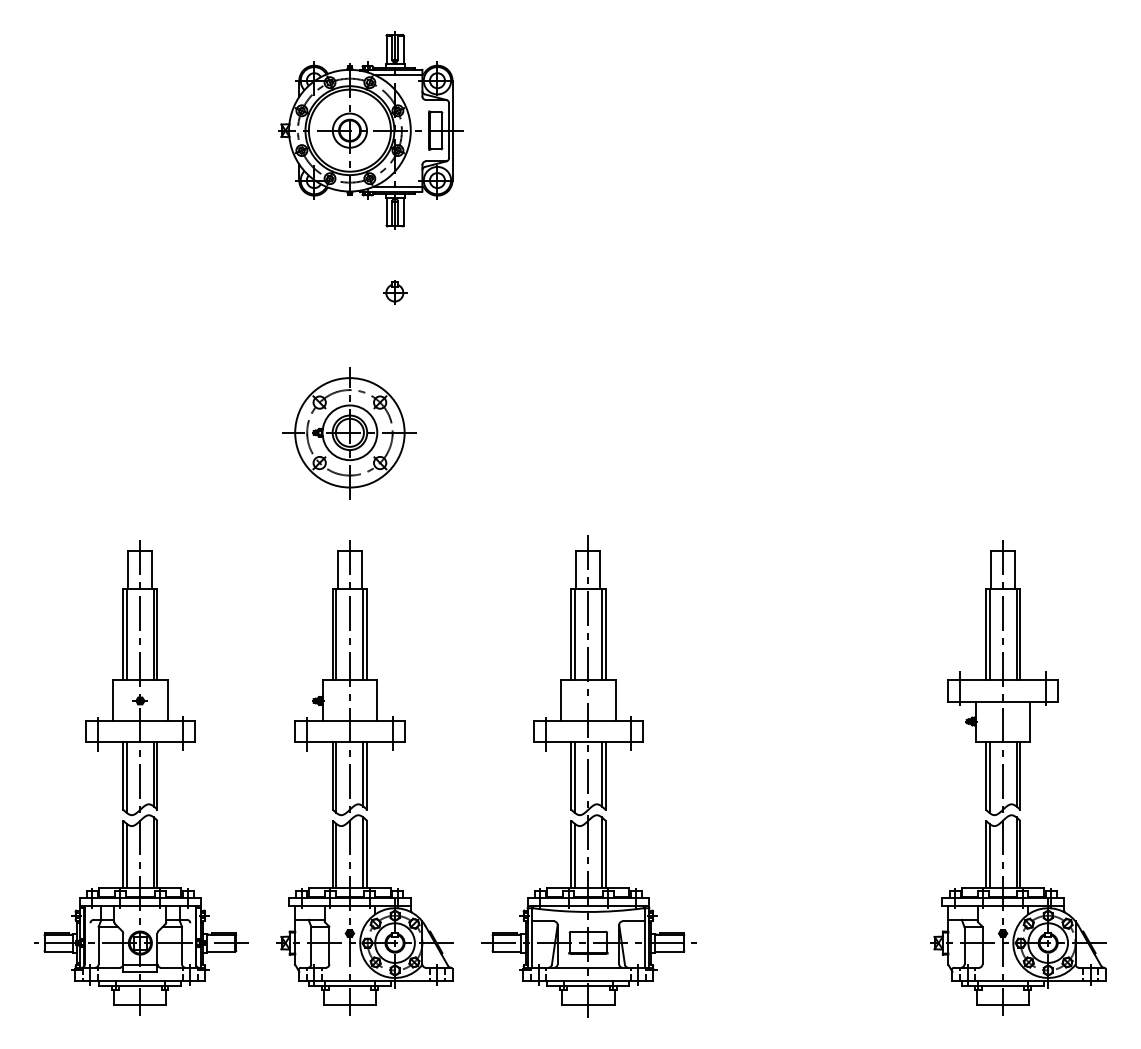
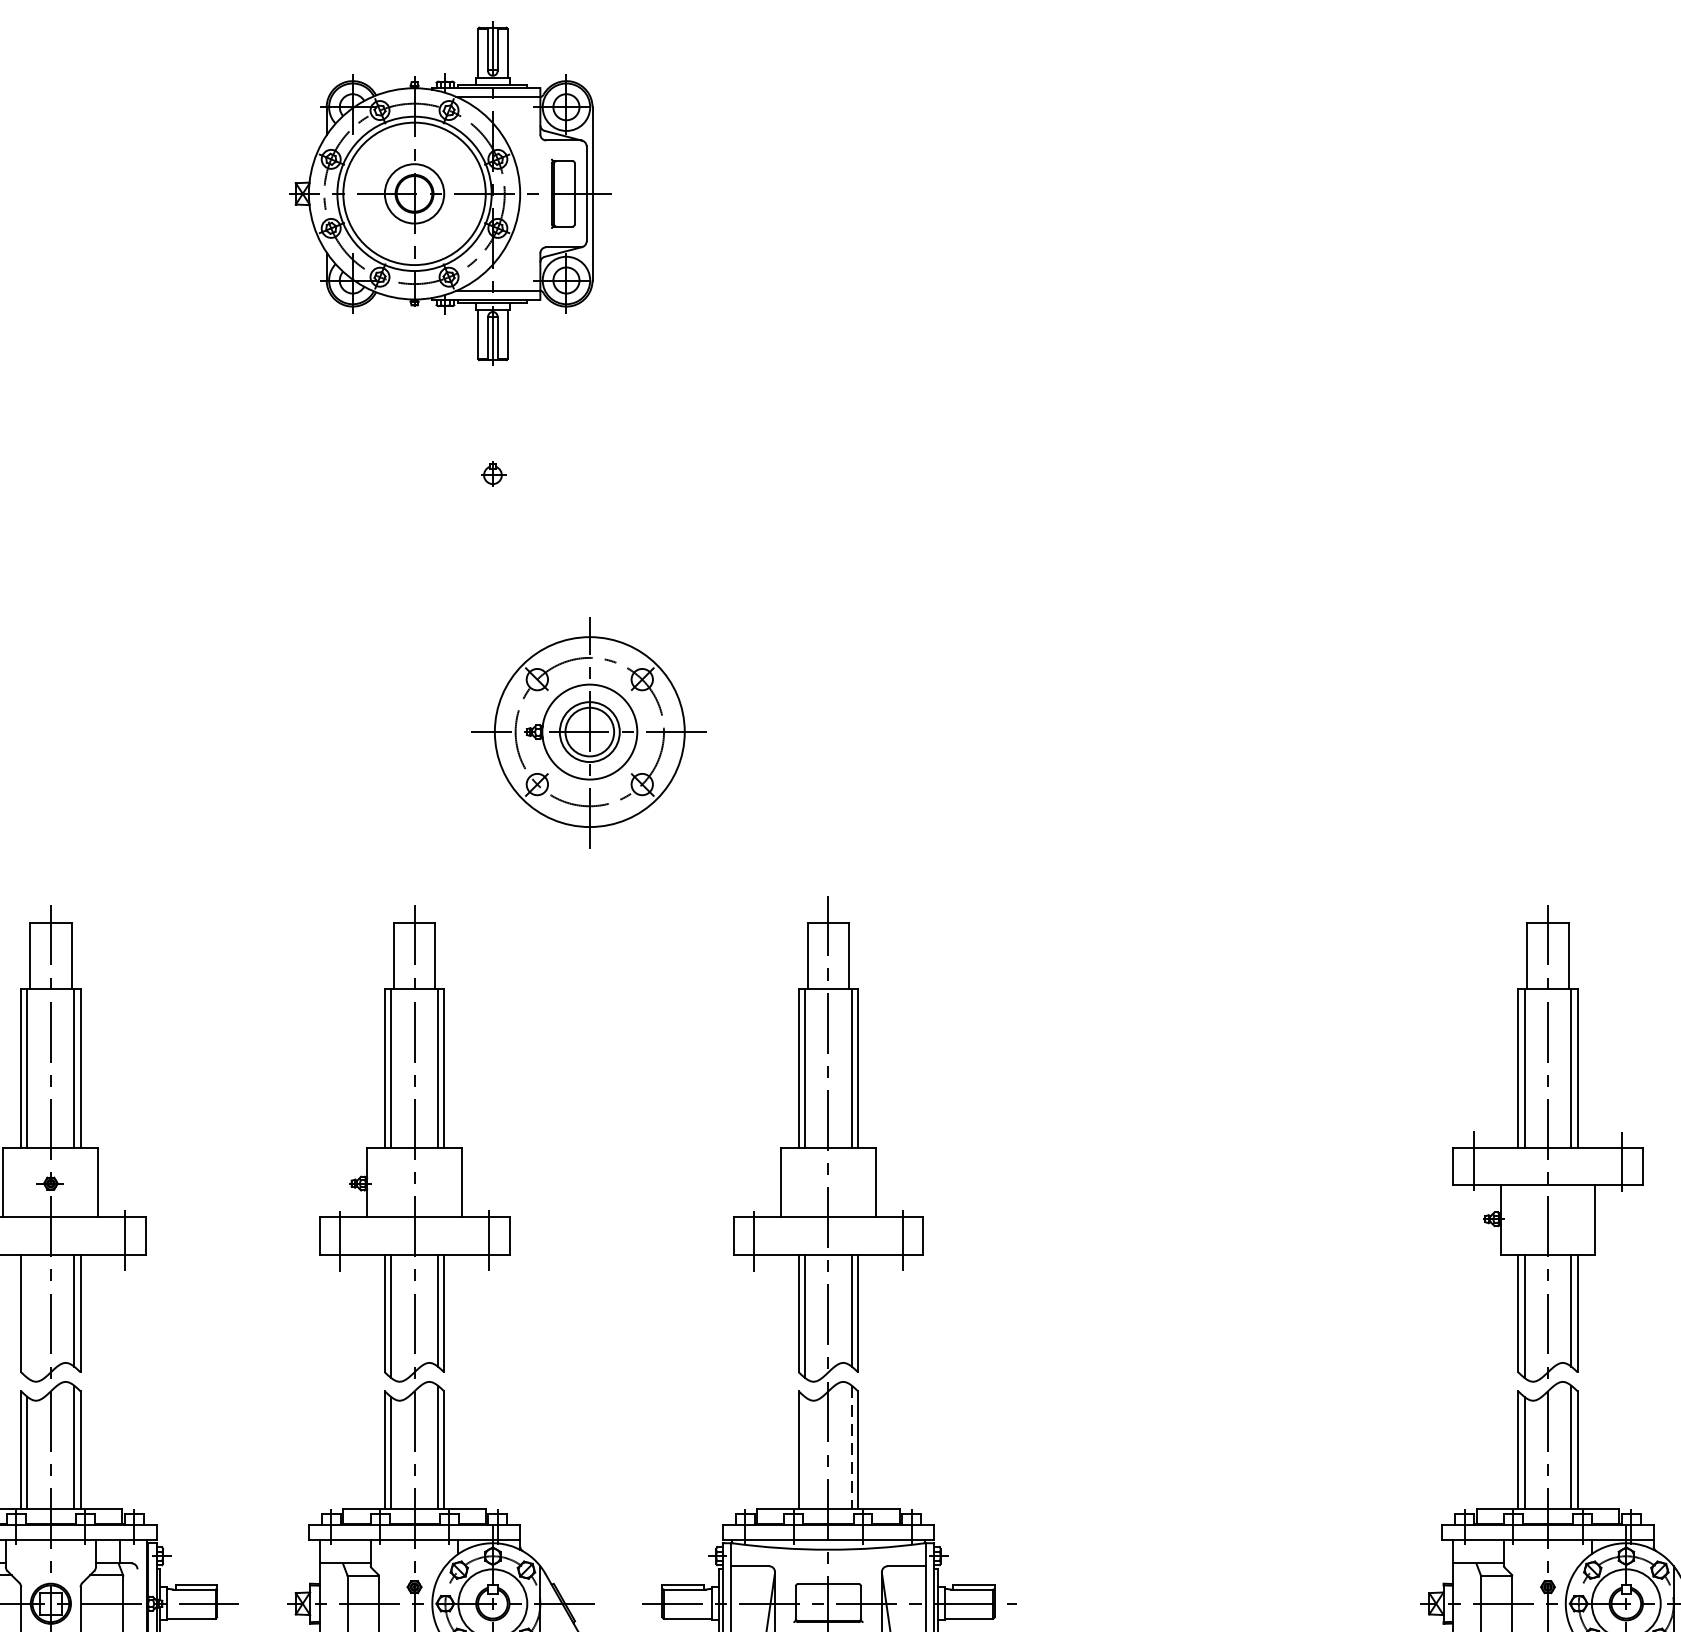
part: (395, 292) -> (493, 474), size x0.6
part: (349, 433) -> (589, 733), moved
line: (126, 777) -> (26, 1316), removed
line: (601, 853) -> (851, 1448), solid -> dashed
line: (574, 855) -> (804, 1451), removed

